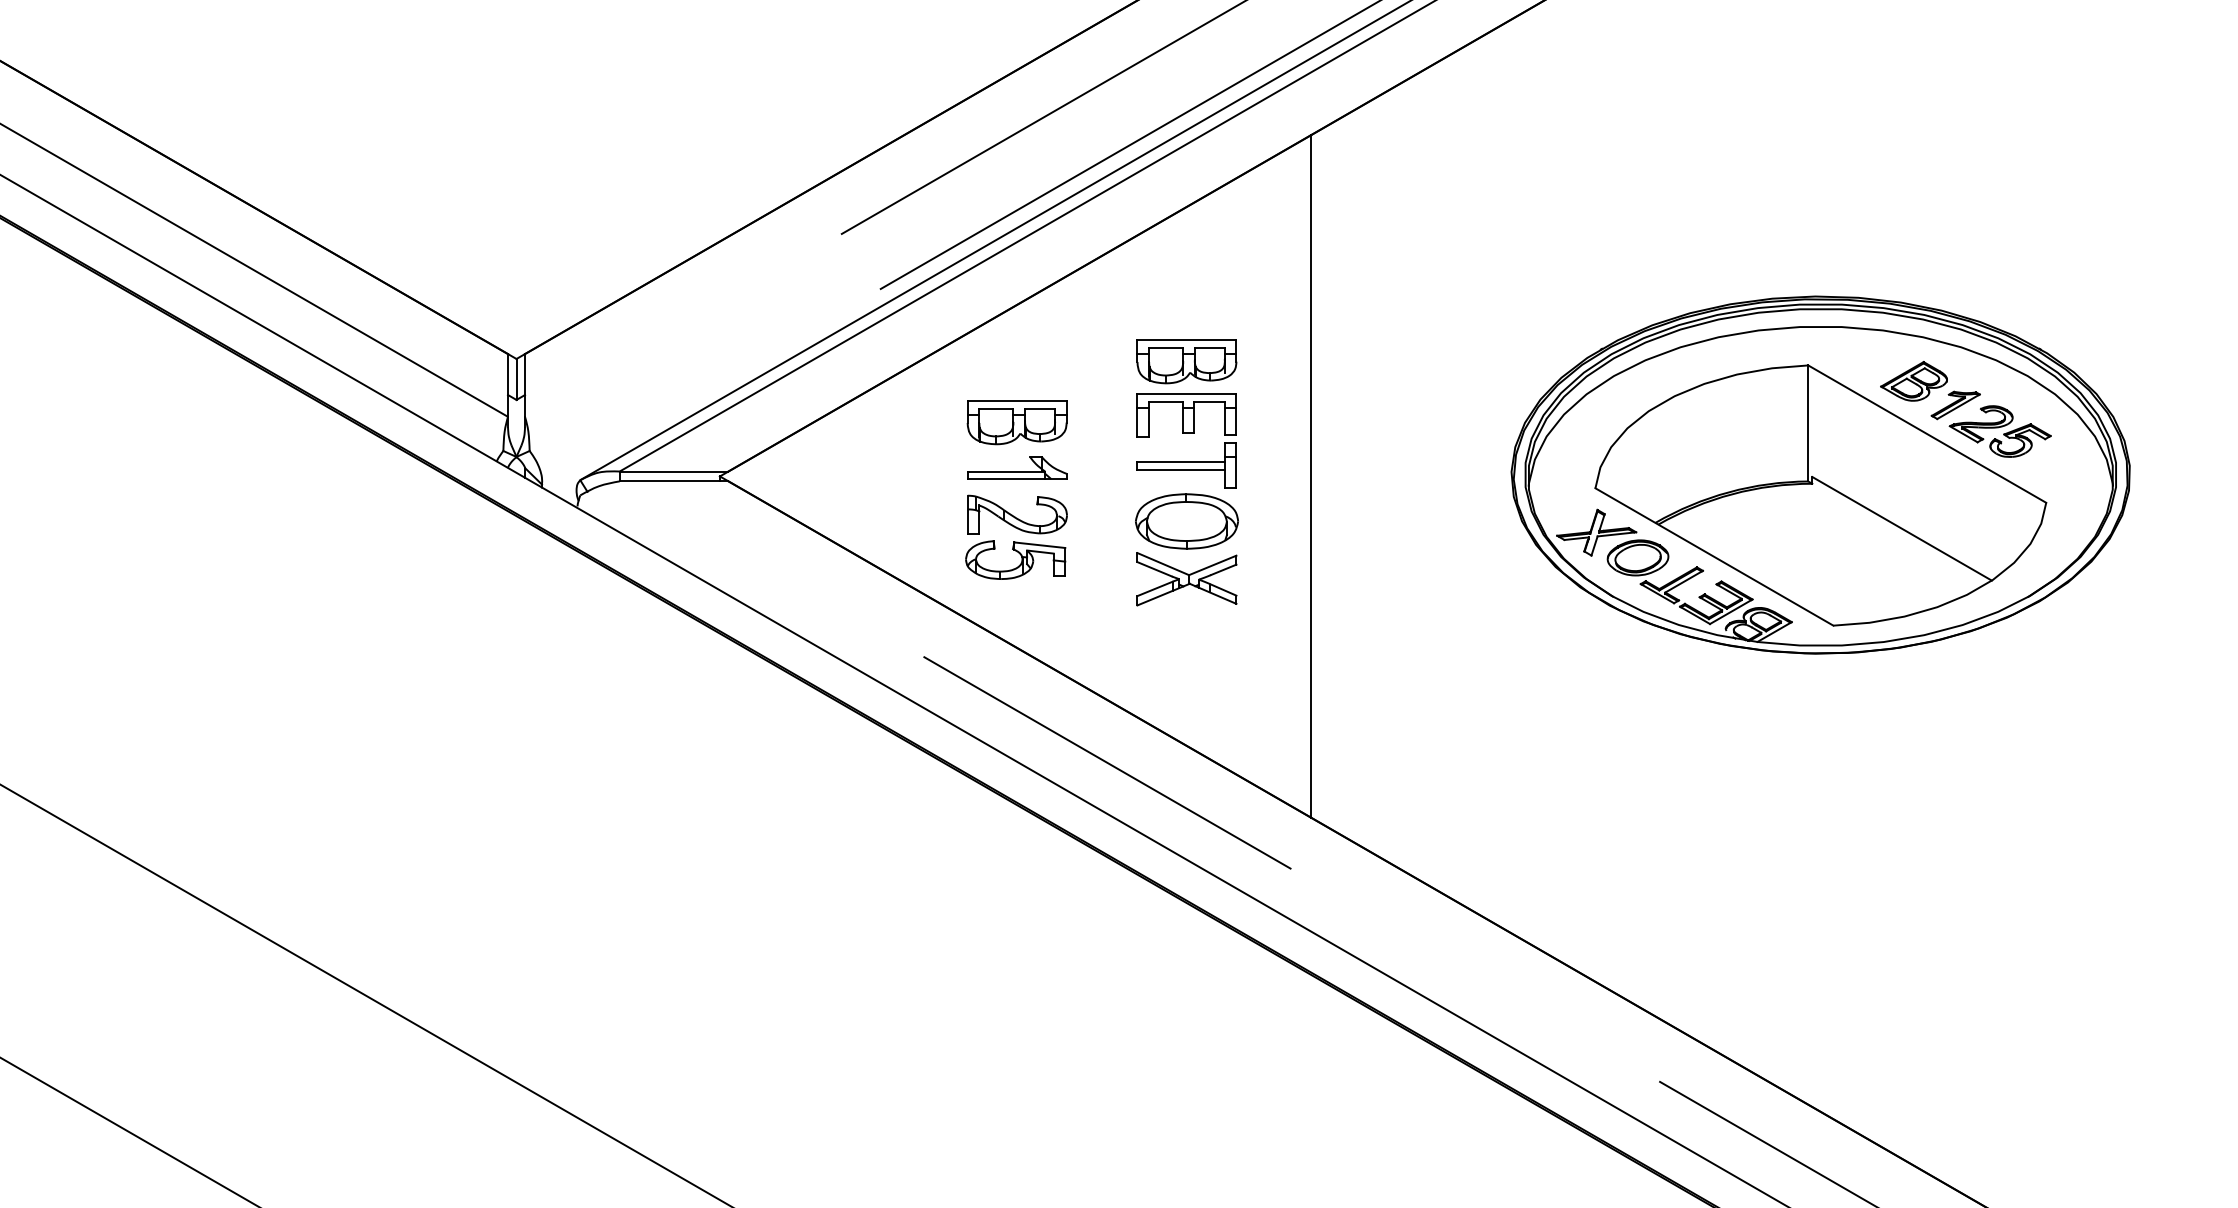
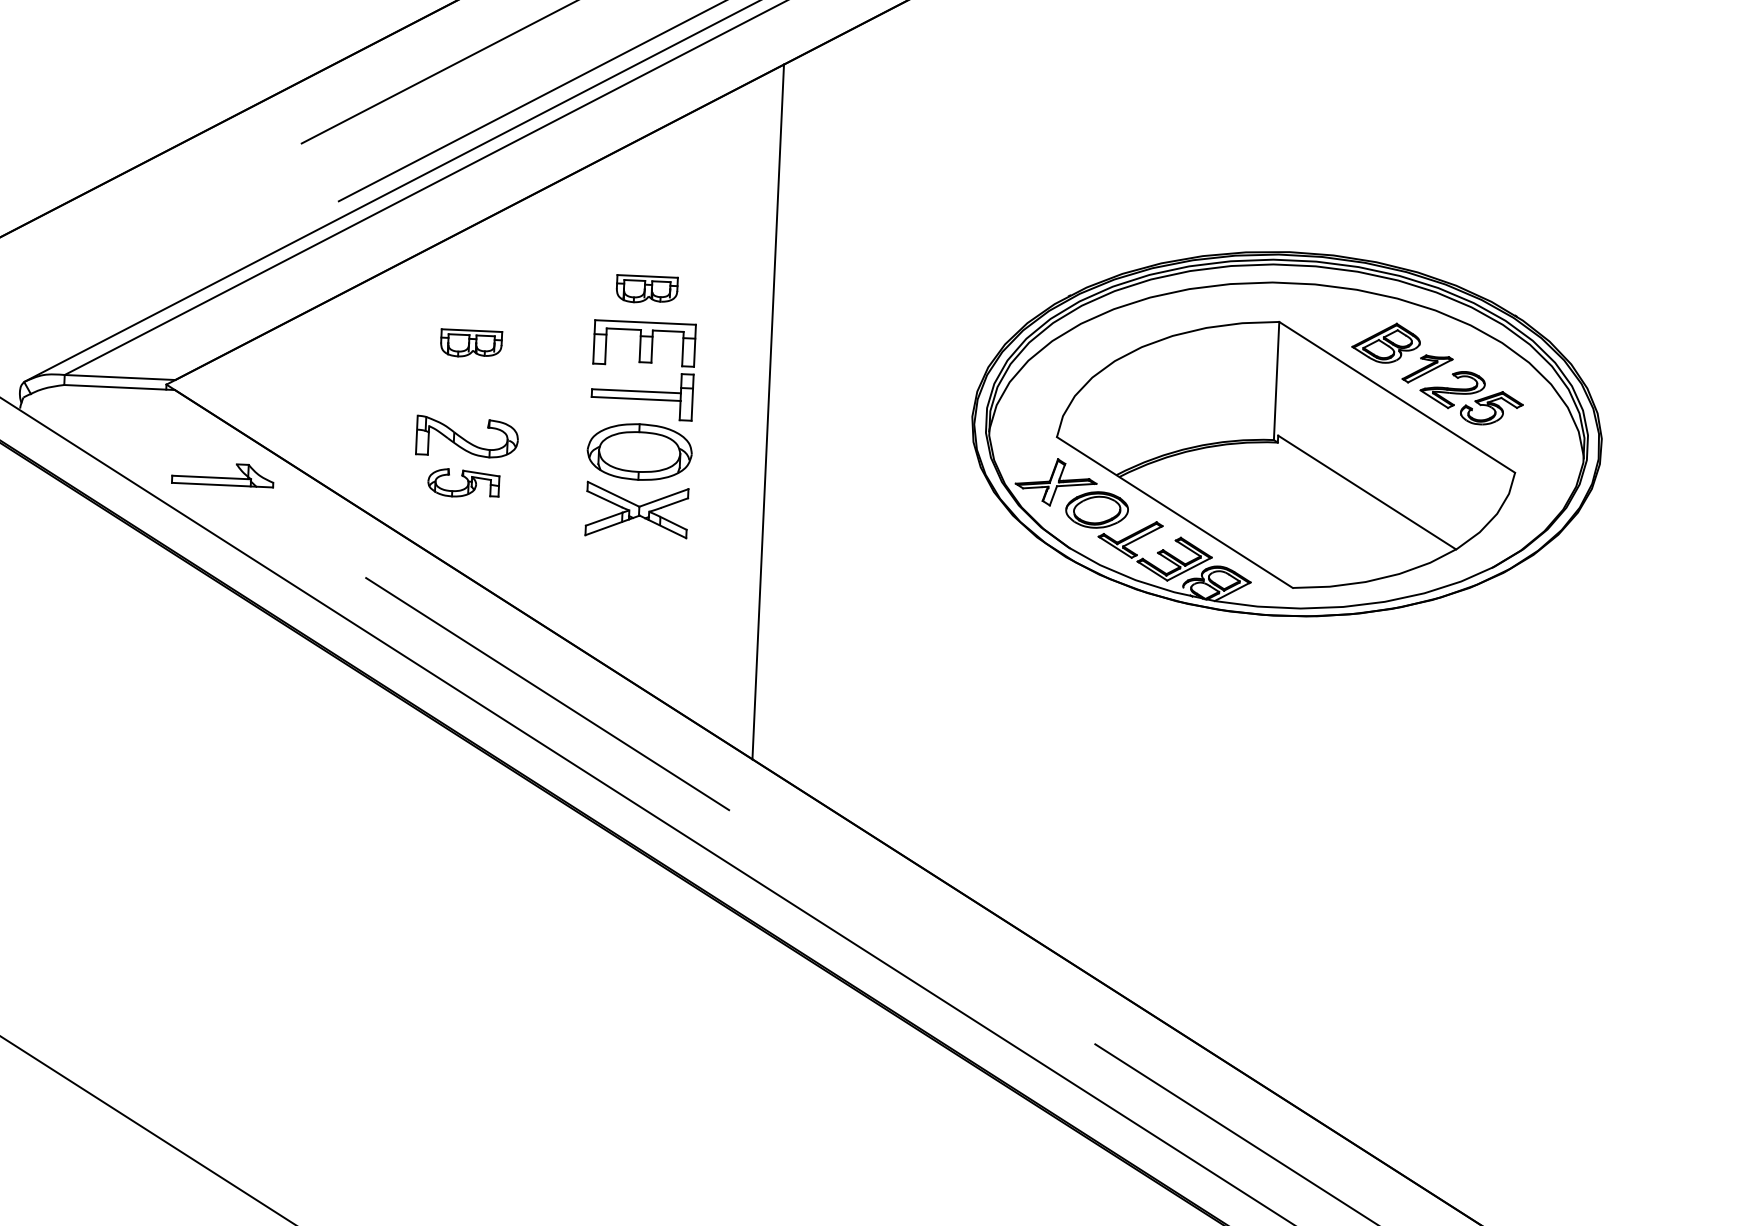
part: (1186, 361) -> (646, 289), size x0.6
part: (1016, 422) -> (470, 343), size x0.6
part: (1017, 467) -> (223, 473), moved
part: (1015, 559) -> (463, 482), size x0.7

